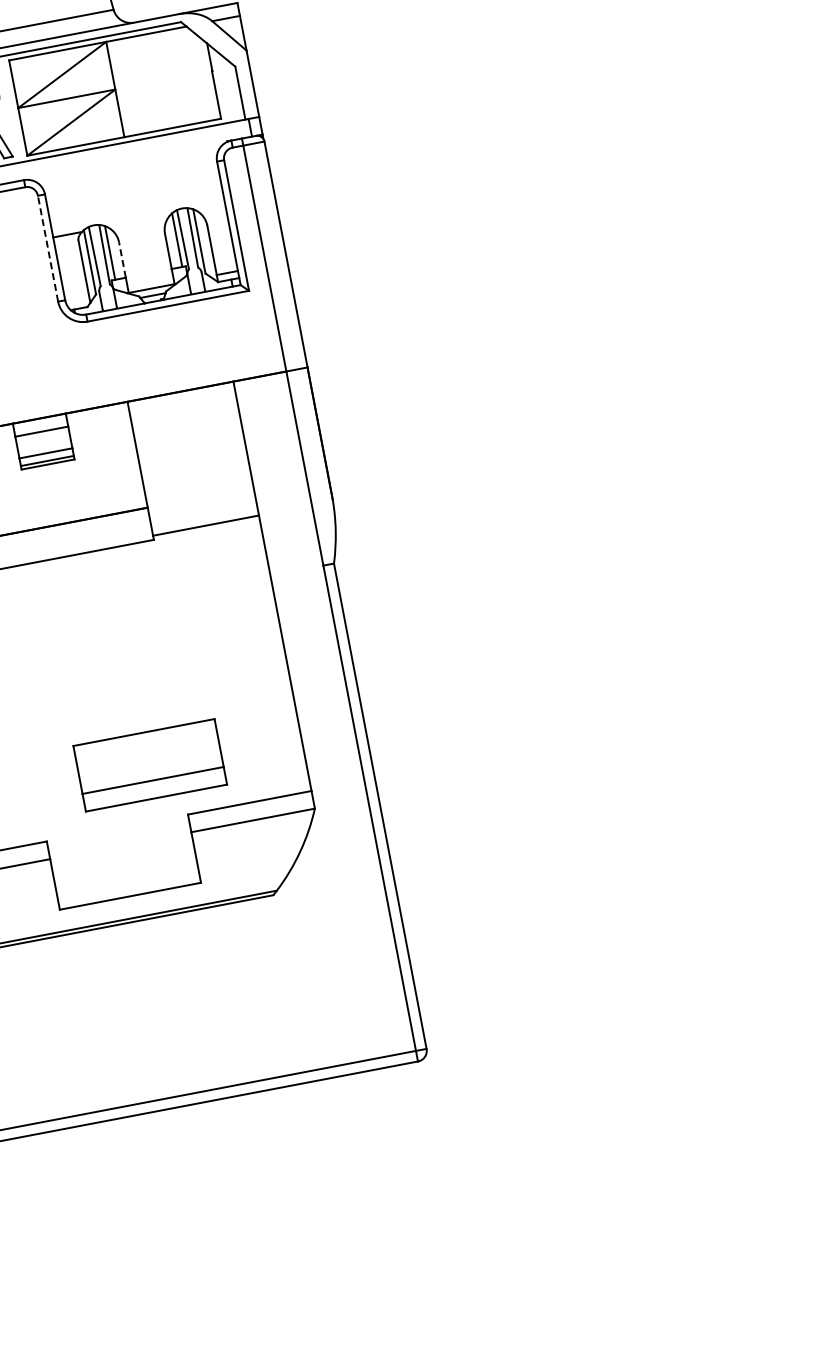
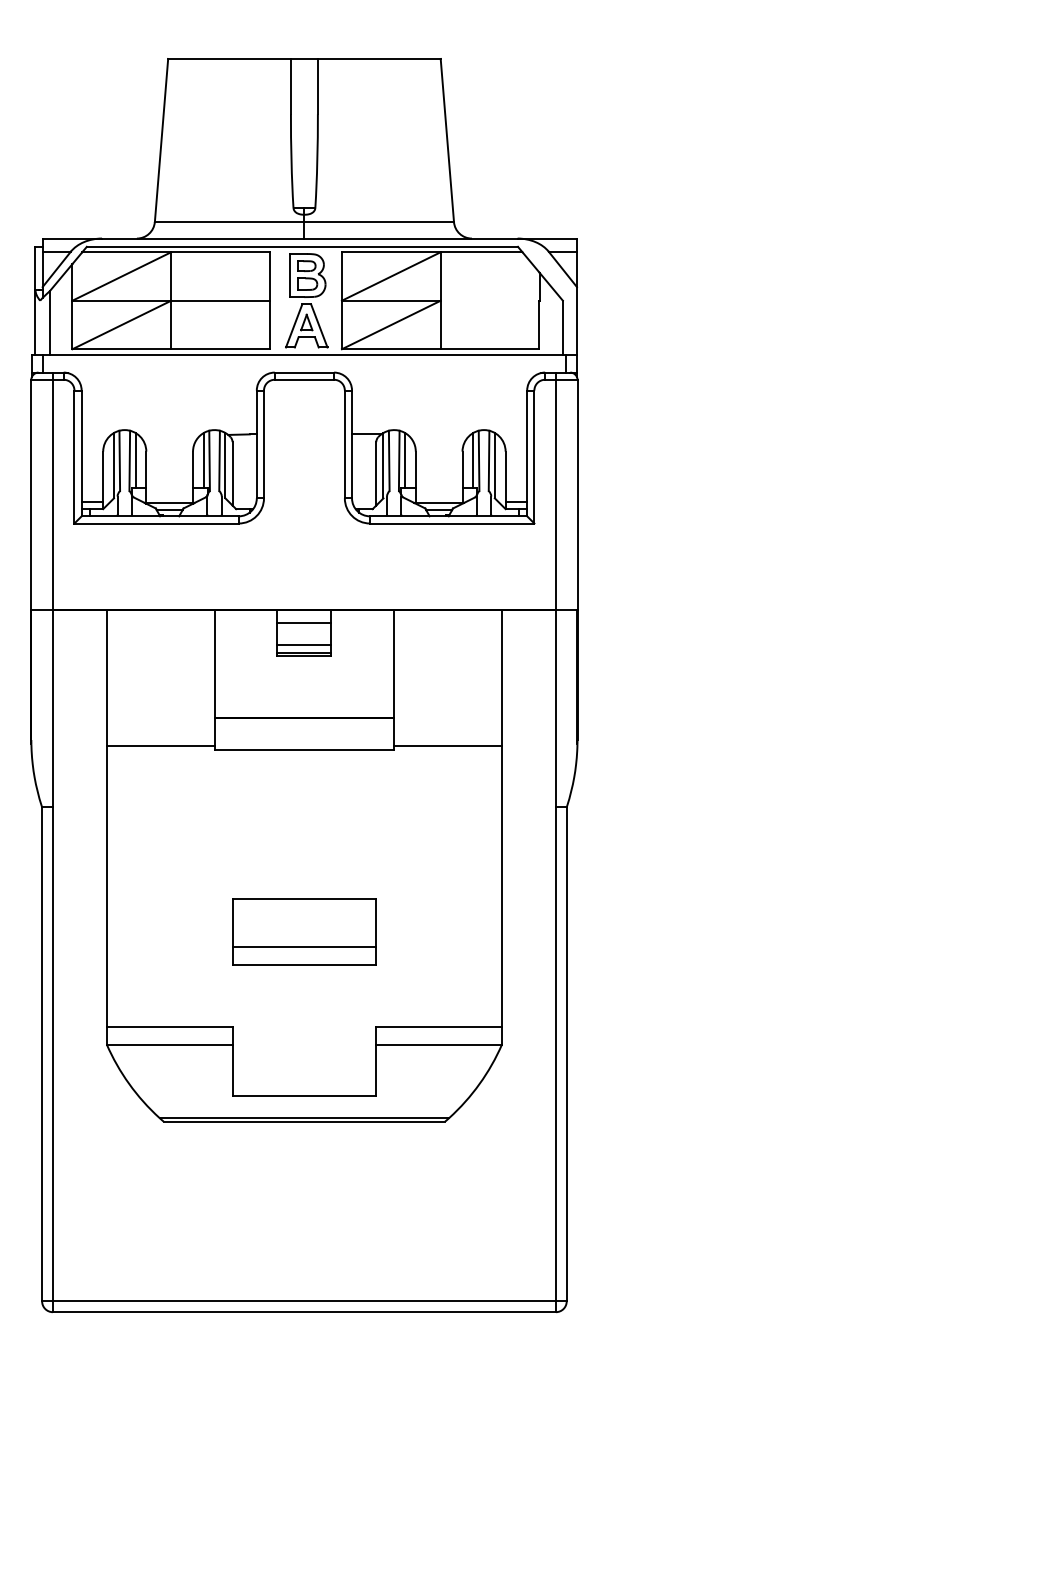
line: (47, 248) -> (344, 444), dashed -> solid
line: (122, 260) -> (415, 469), dashed -> solid
part: (150, 764) -> (304, 931), moved

